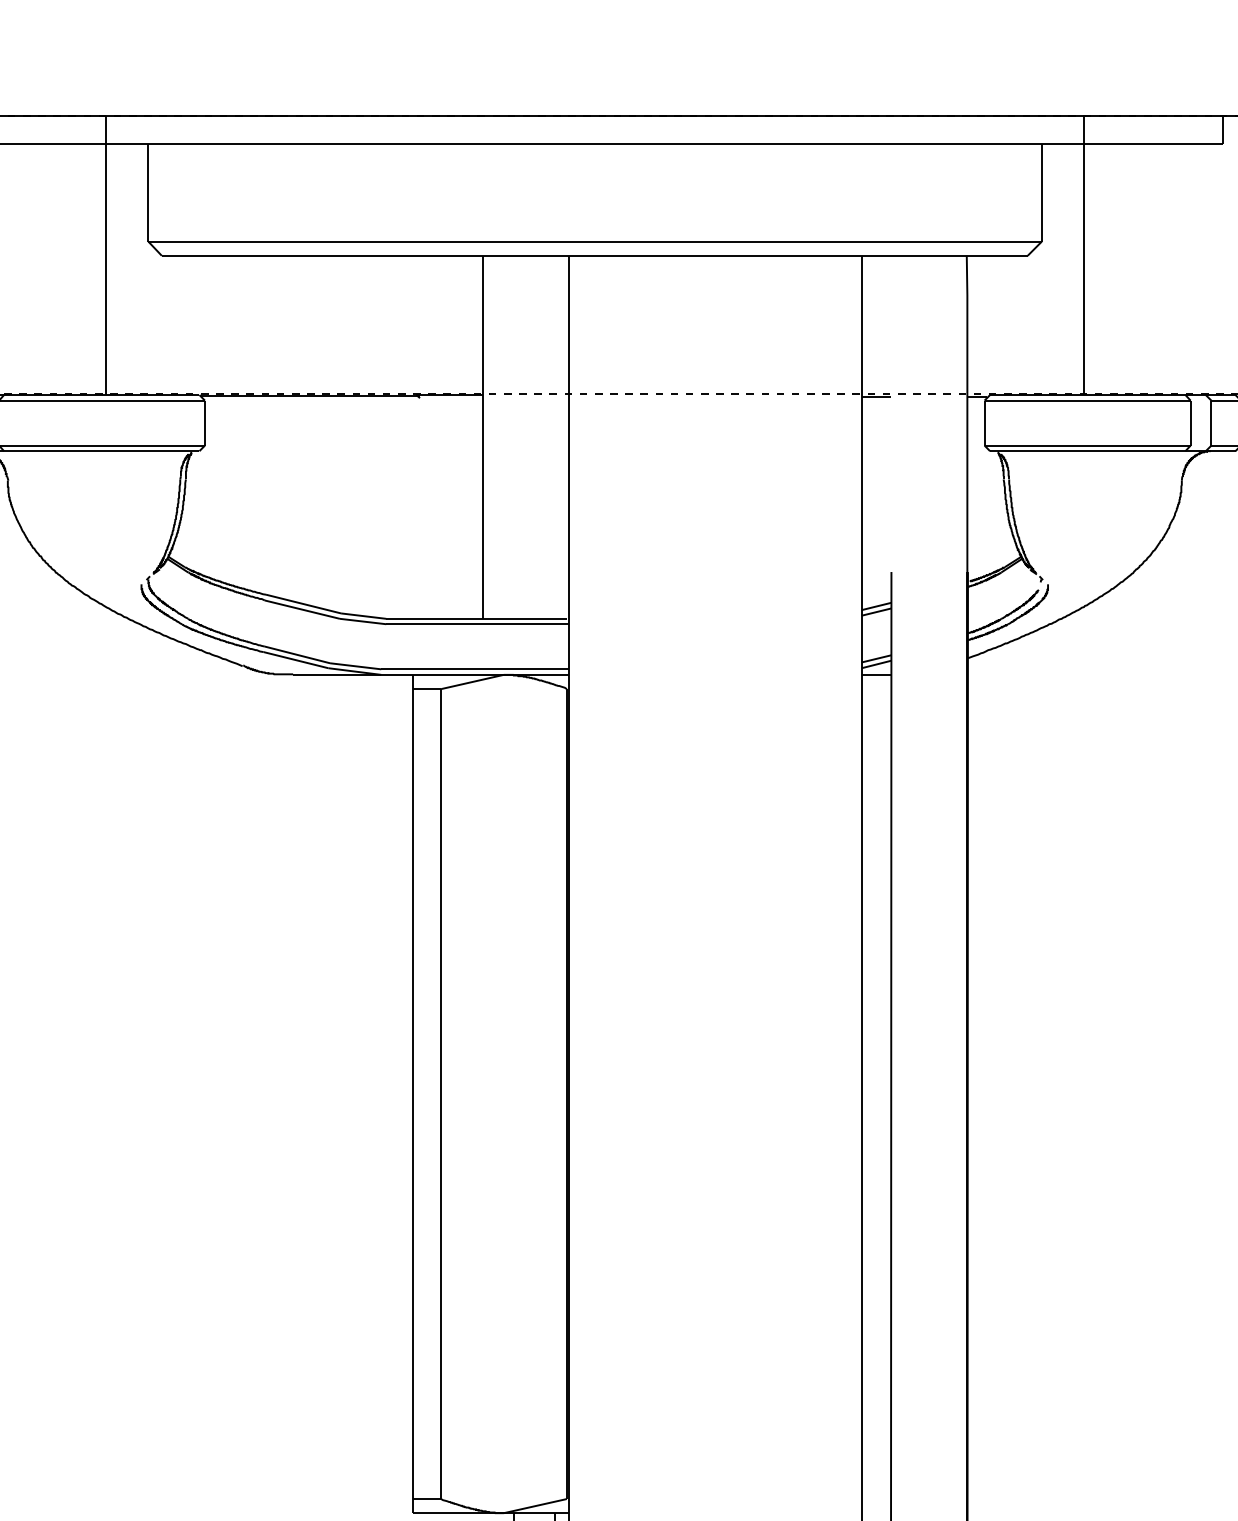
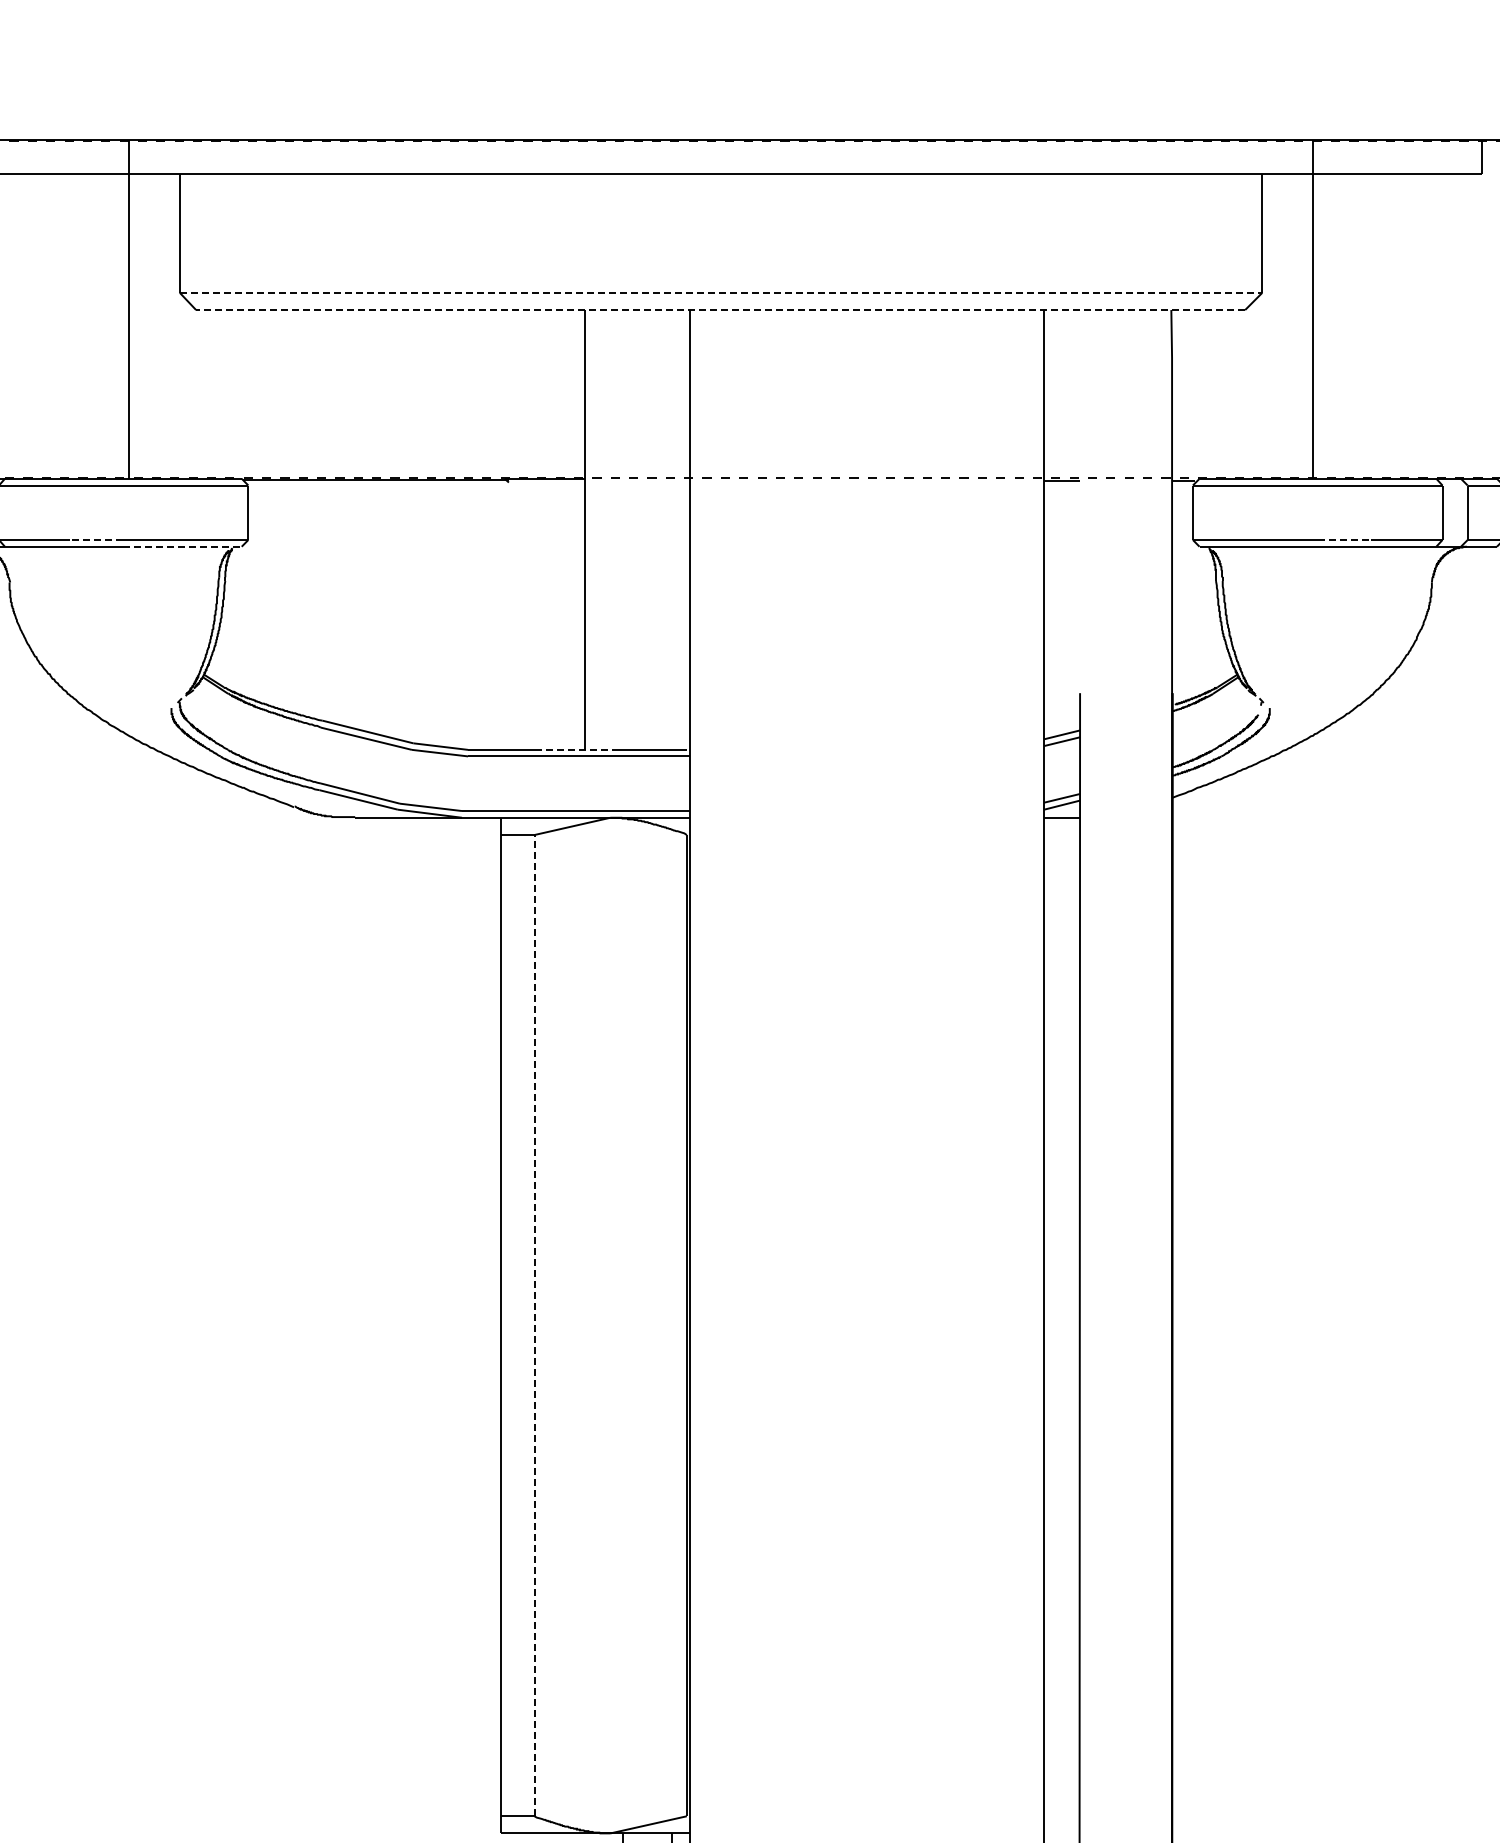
line: (595, 241) -> (721, 292), solid -> dashed
line: (594, 256) -> (720, 310), solid -> dashed
line: (79, 445) -> (96, 539), solid -> dashed
line: (1110, 445) -> (1345, 539), solid -> dashed
line: (150, 450) -> (182, 546), solid -> dashed
line: (477, 618) -> (578, 749), solid -> dashed
line: (441, 1093) -> (534, 1325), solid -> dashed

